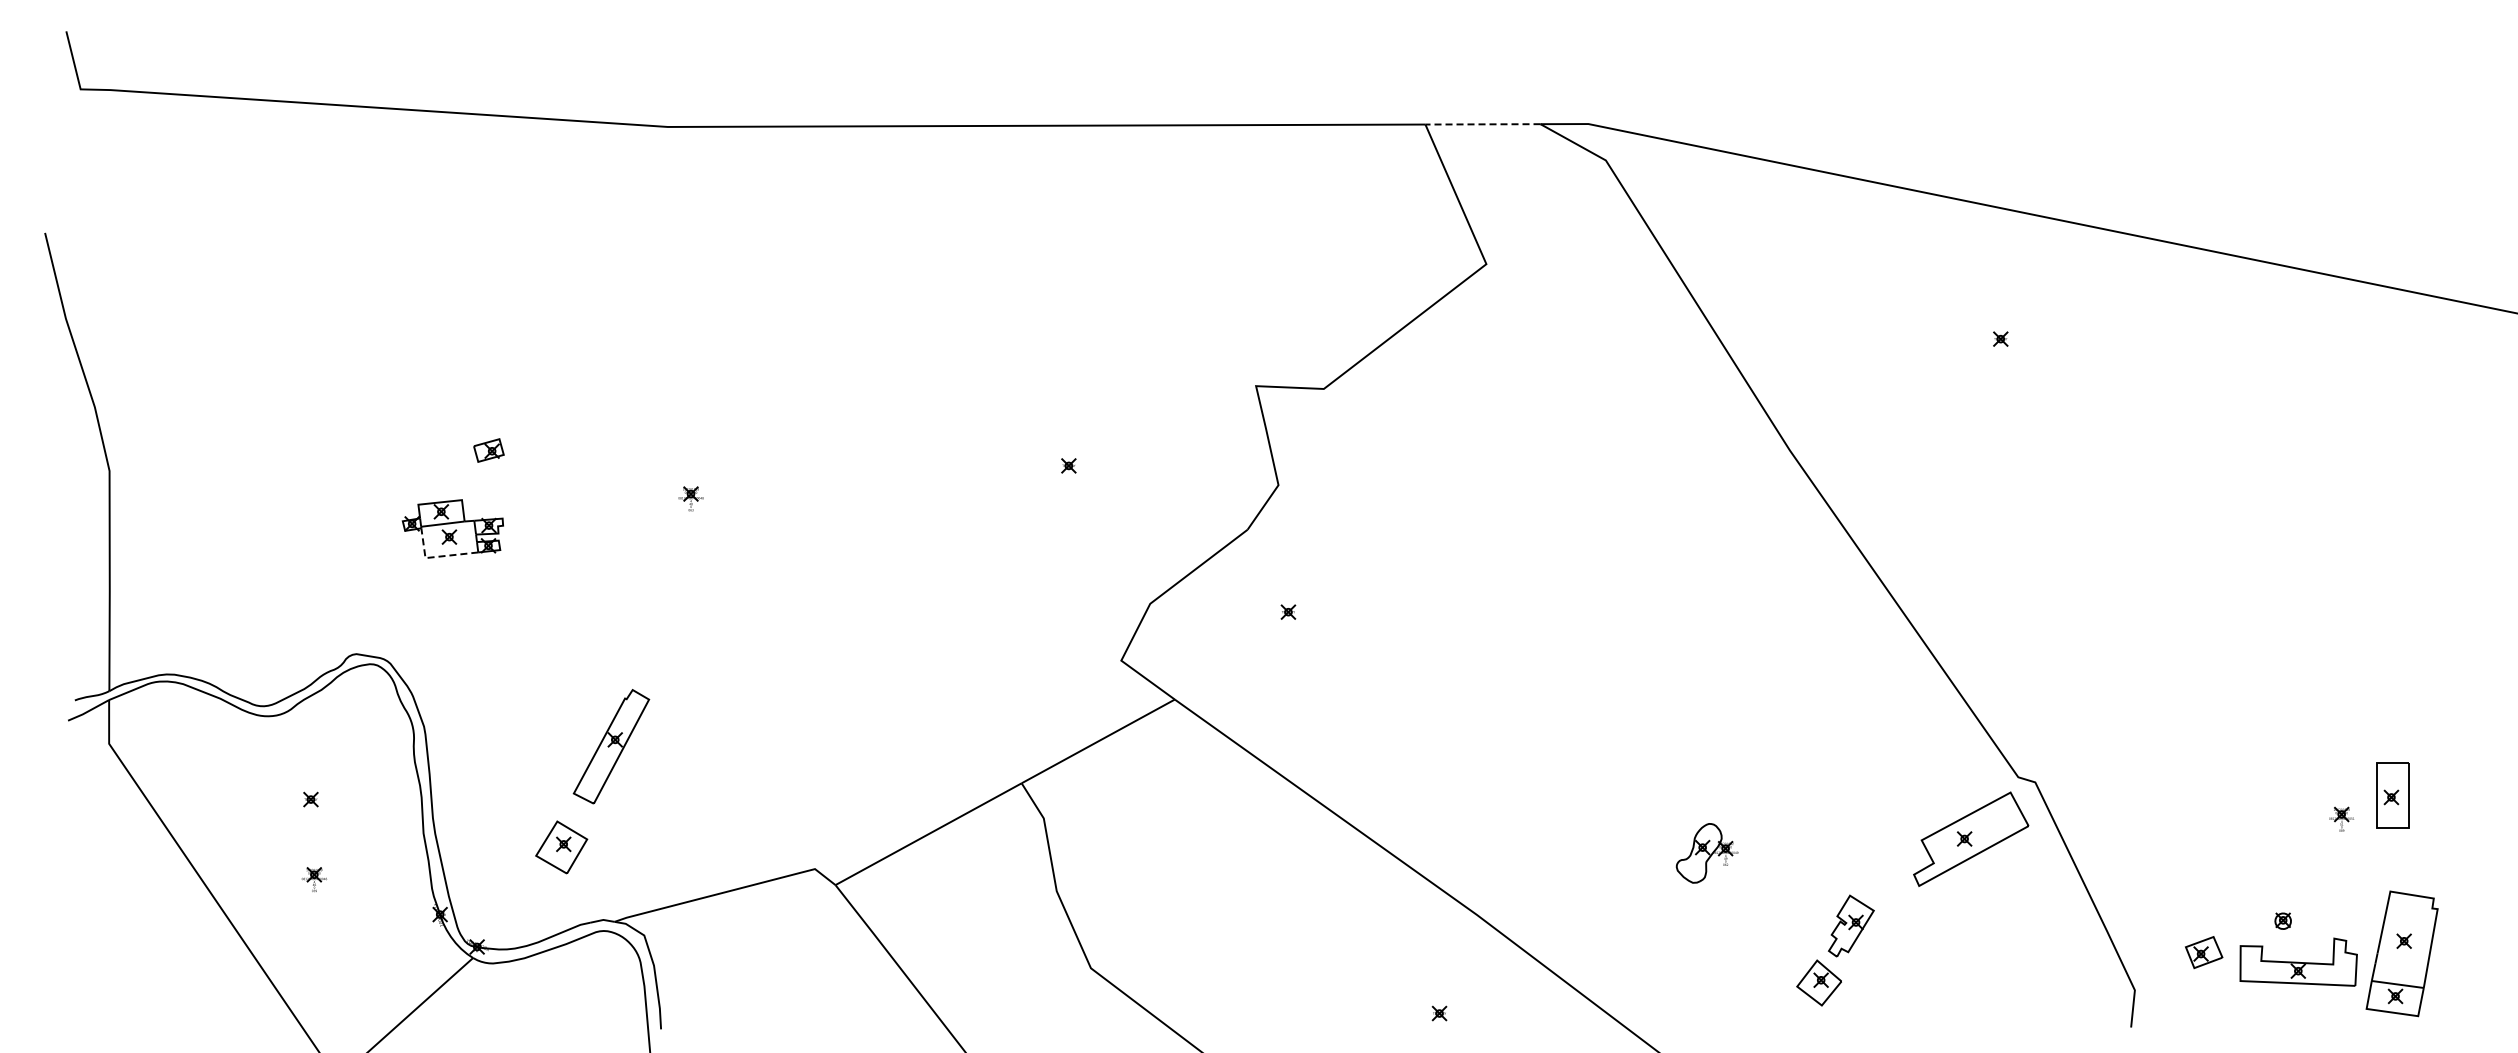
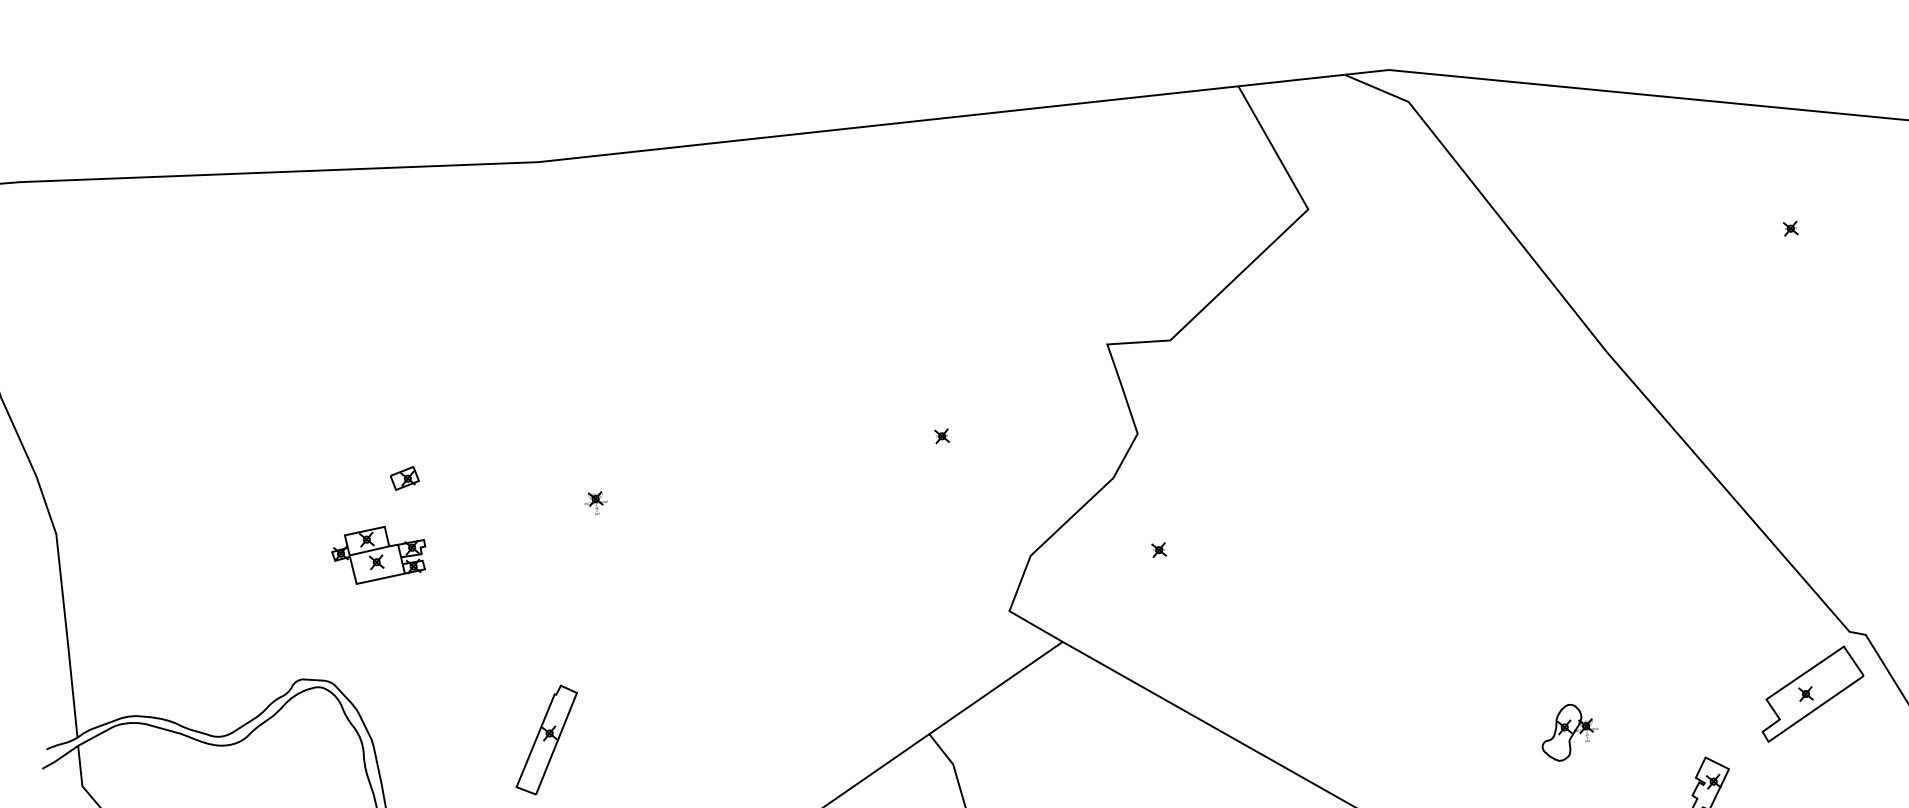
line: (1482, 124) -> (1291, 80), dashed -> solid
line: (436, 556) -> (366, 581), dashed -> solid

